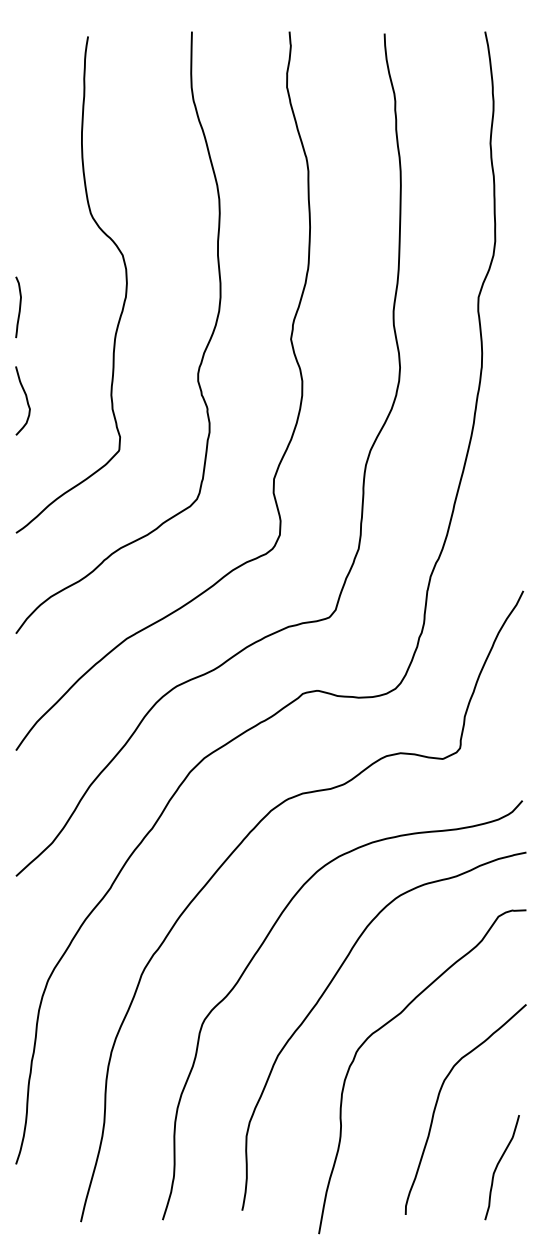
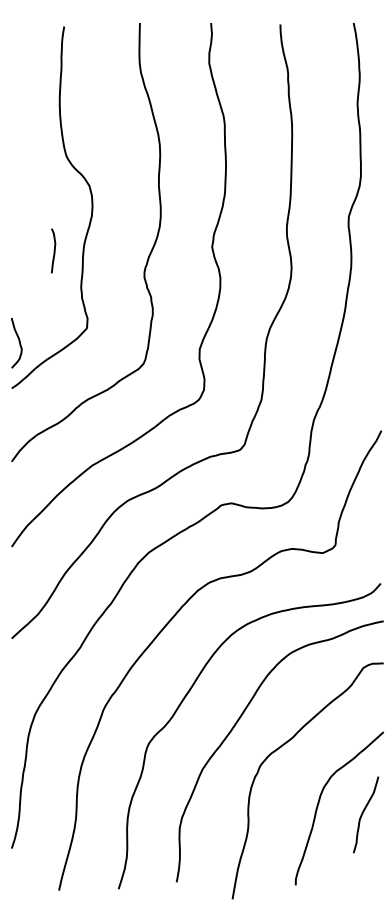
curve: (18, 306) -> (53, 250), moved
curve: (25, 398) -> (18, 341), moved
curve: (498, 1165) -> (363, 813), moved

